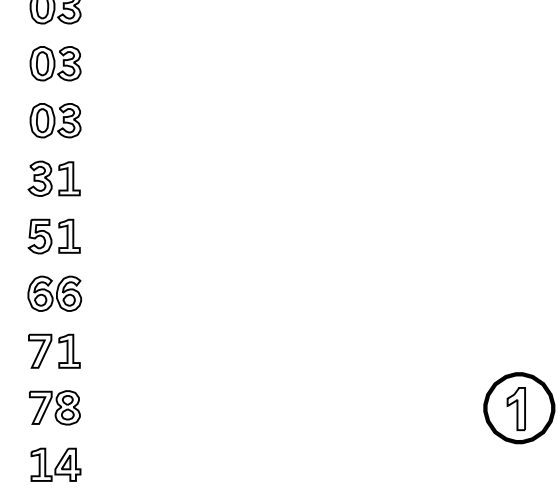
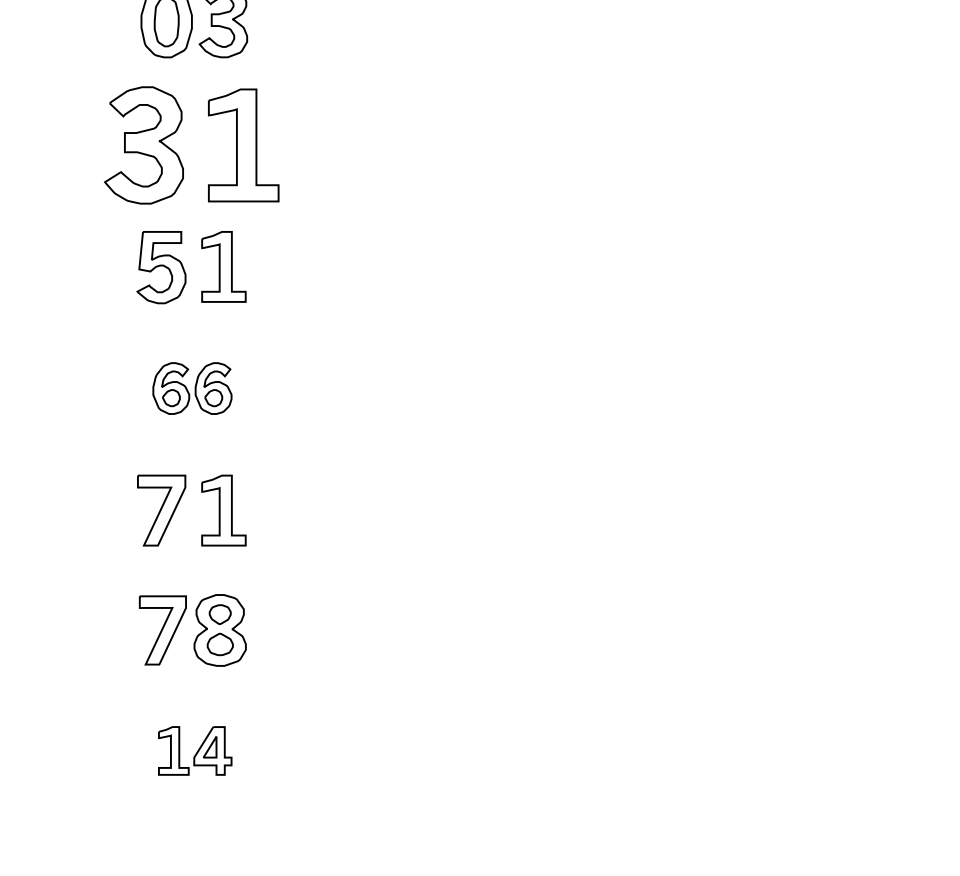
part: (53, 178) -> (189, 144), size x1.6
part: (54, 293) -> (192, 388), size x0.7
part: (55, 464) -> (194, 750), size x0.7

